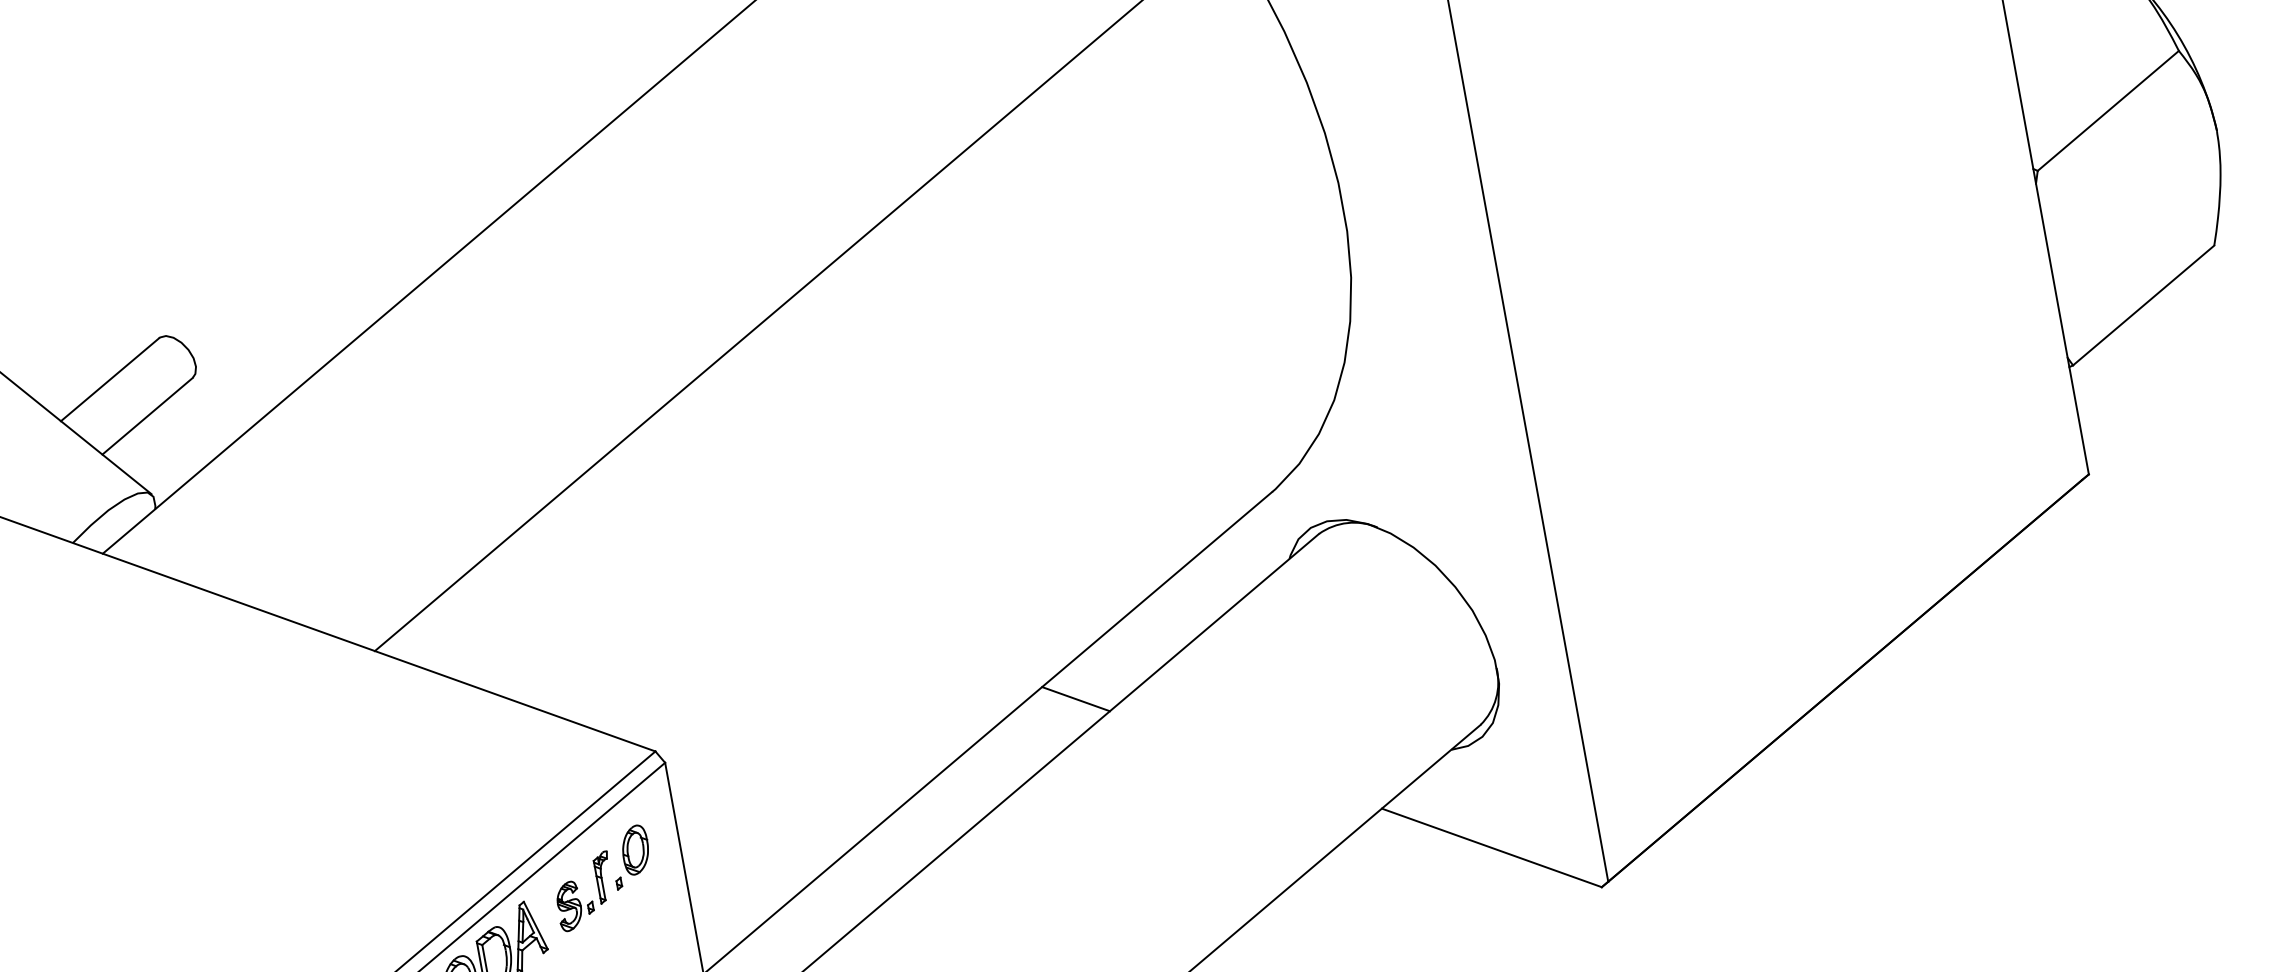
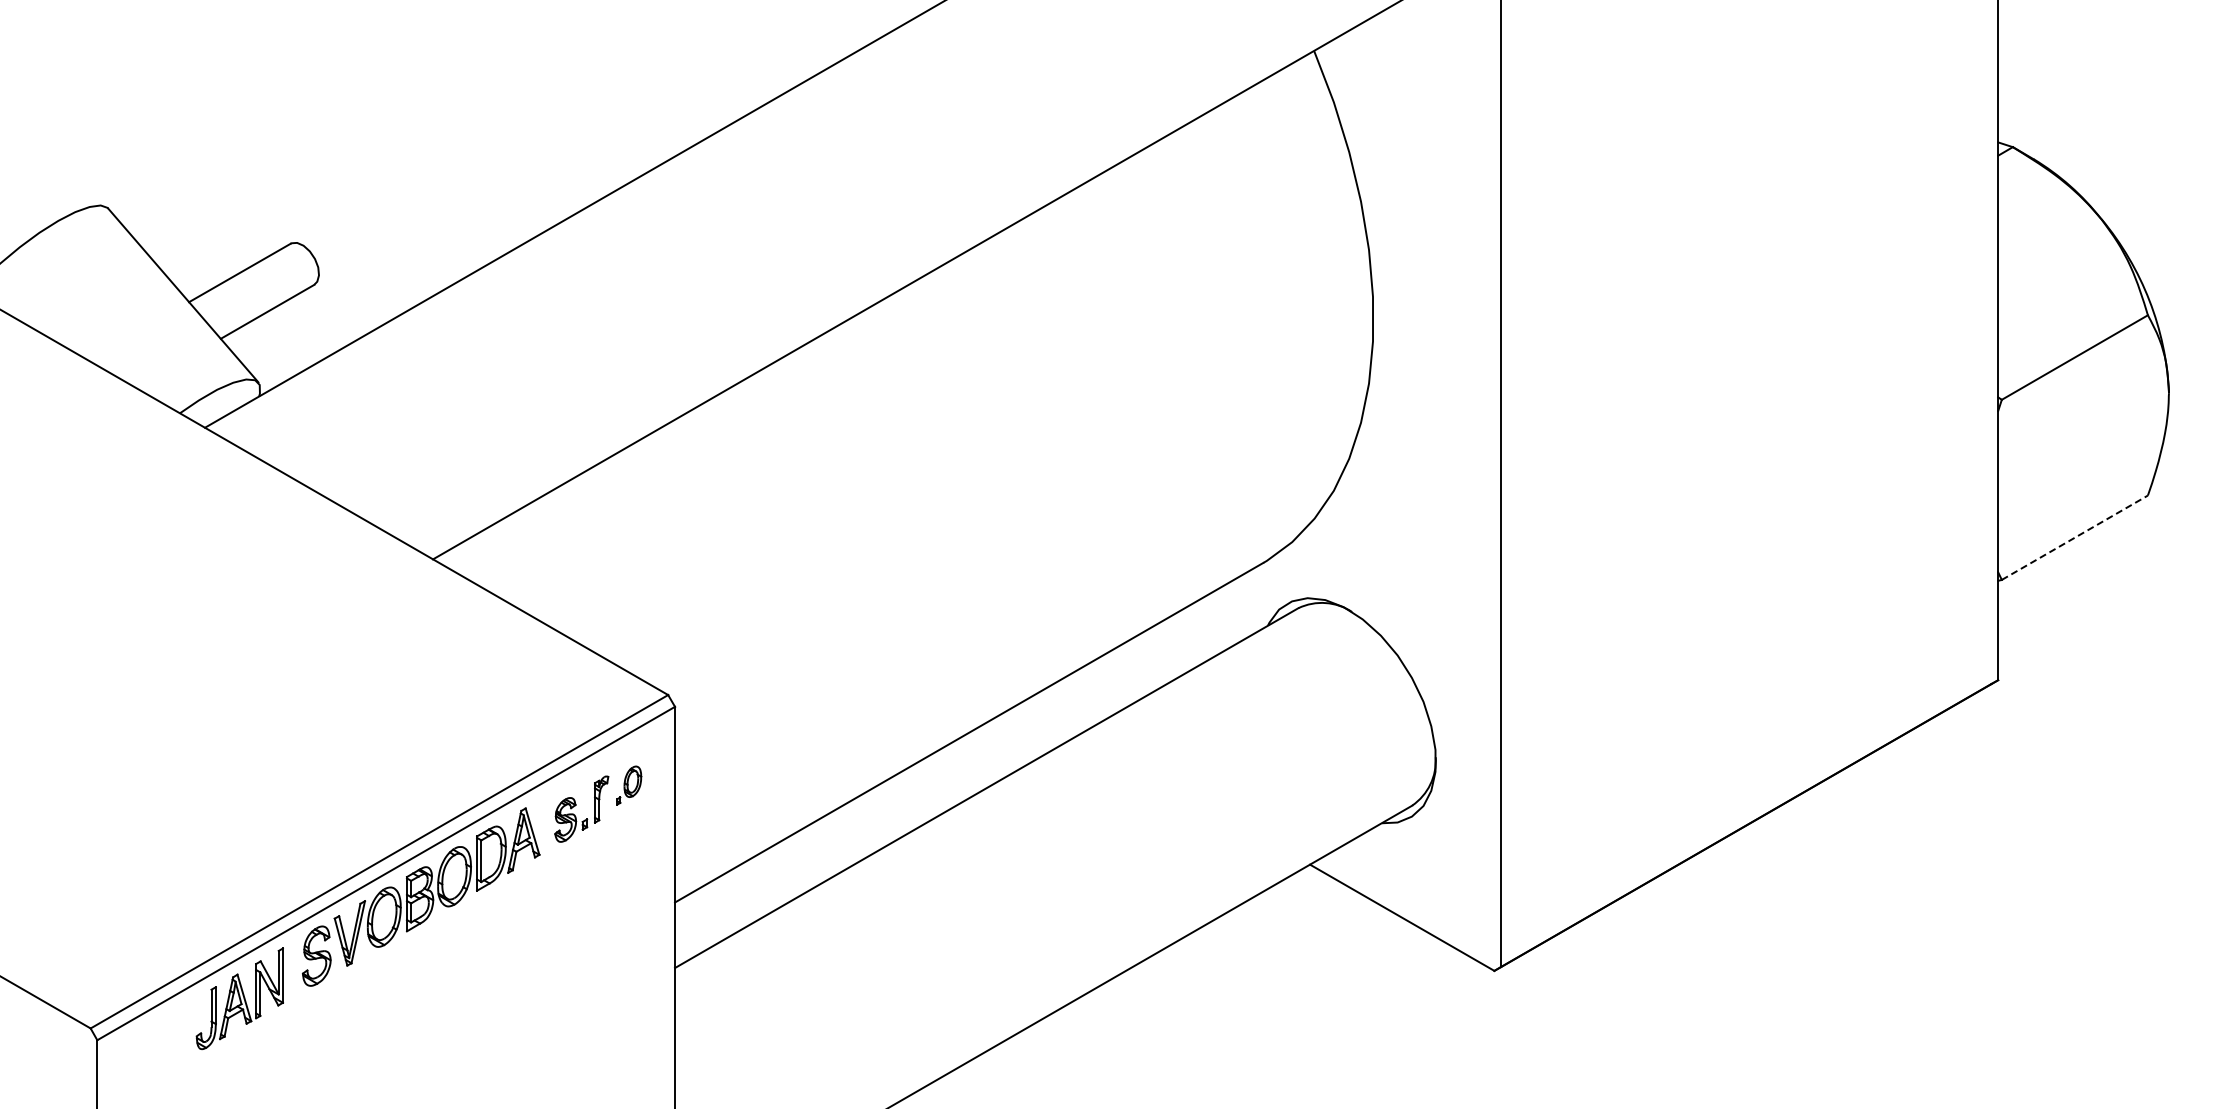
line: (2144, 305) -> (2075, 537), solid -> dashed
line: (1075, 698) -> (1053, 716), removed
part: (631, 856) -> (629, 785), size x0.7

